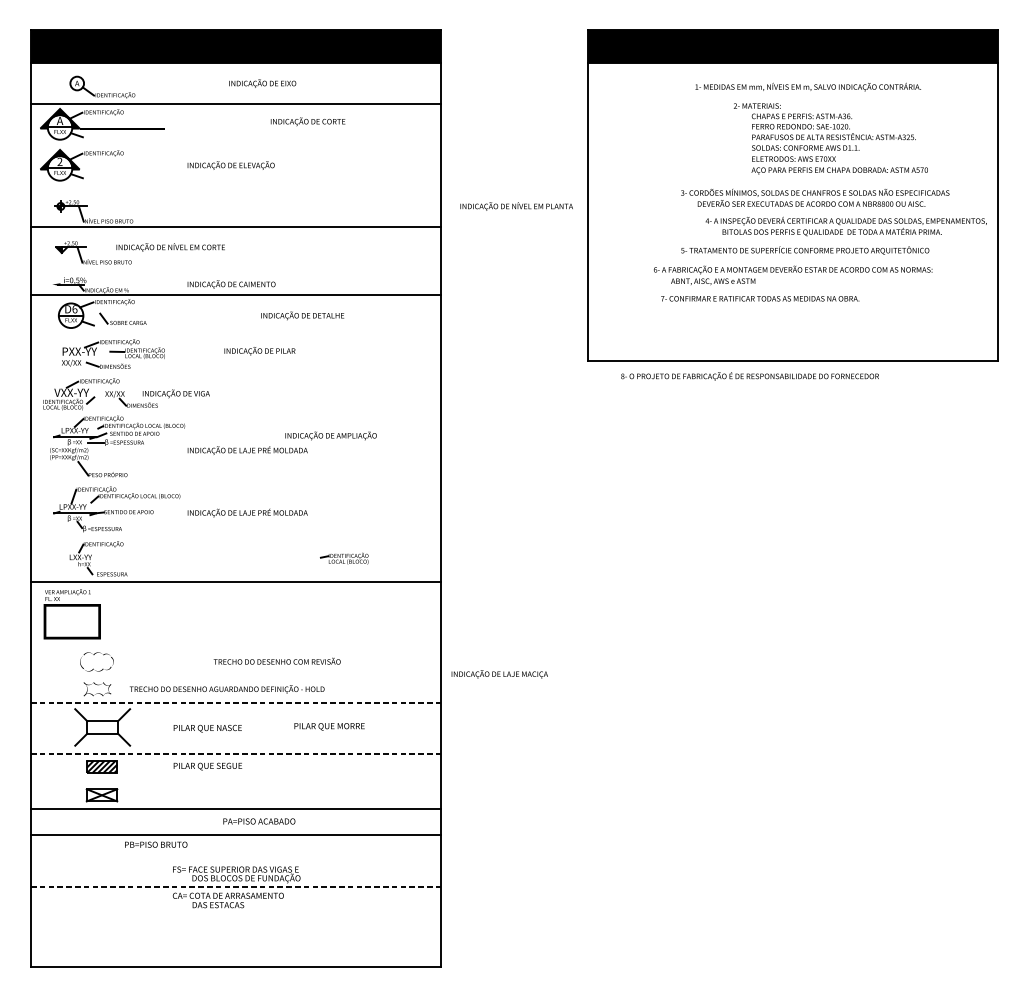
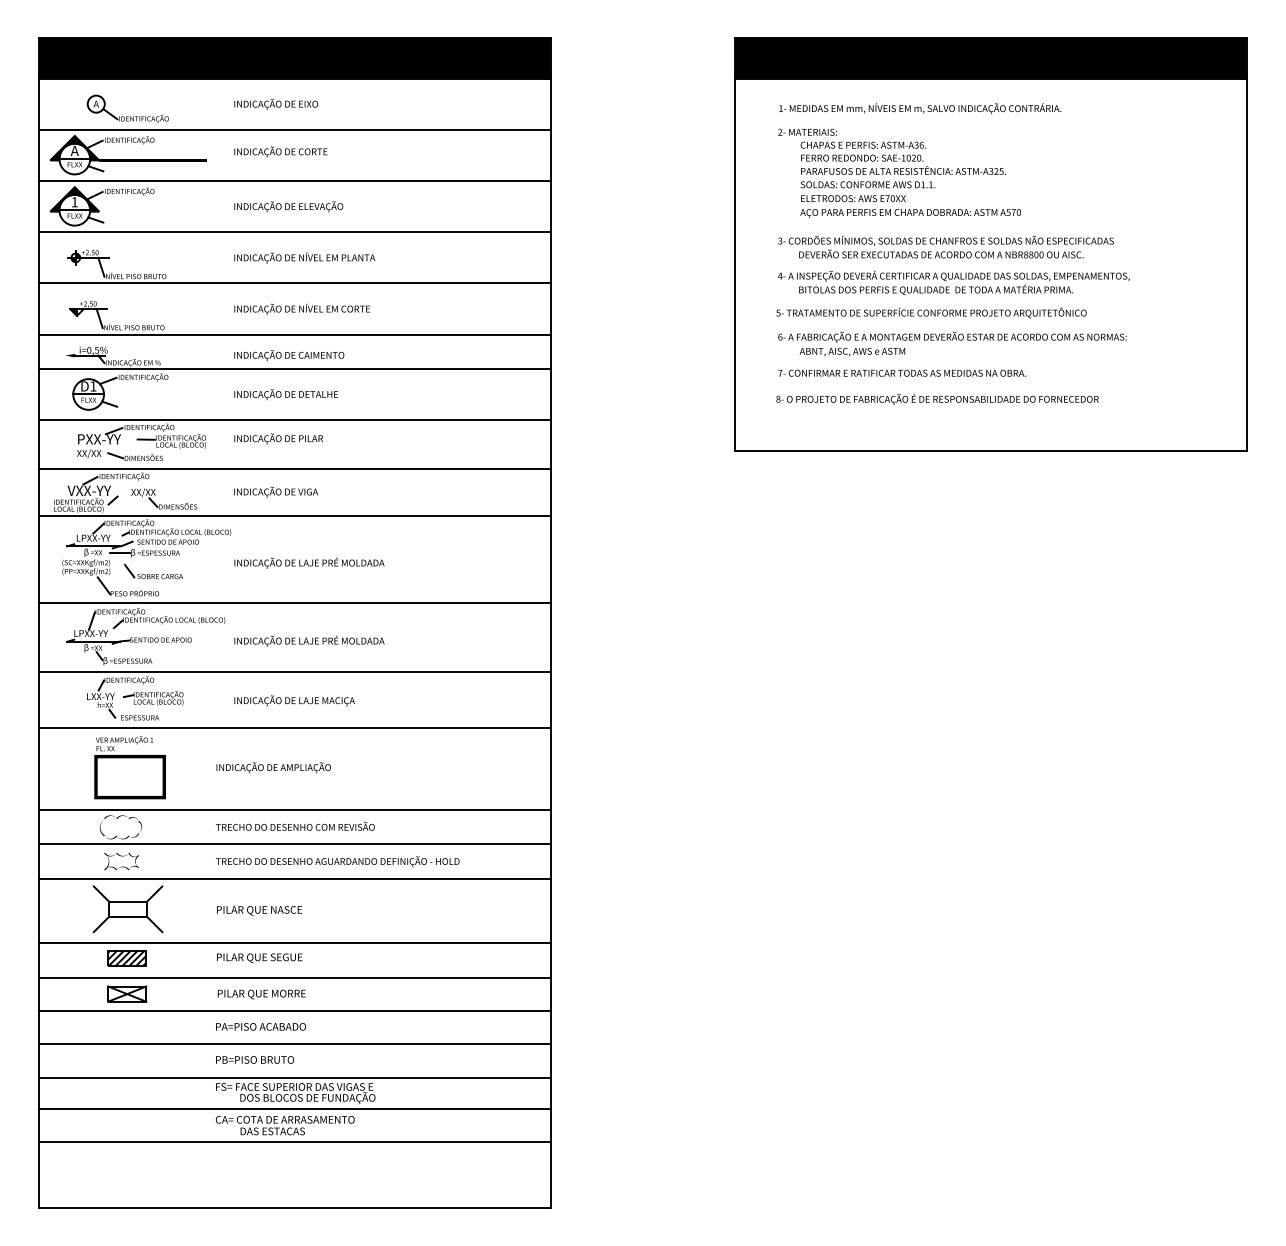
text: (262, 83) -> (276, 104), moved
text: (808, 87) -> (920, 108), moved
text: (307, 121) -> (280, 151), moved
text: (830, 138) -> (899, 173), moved
line: (235, 145) -> (294, 181), added
text: (59, 162) -> (74, 202), 2 -> 1
line: (235, 186) -> (294, 232), added
text: (814, 197) -> (945, 246), moved
text: (516, 206) -> (304, 257), moved
text: (846, 226) -> (953, 282), moved
text: (170, 246) -> (301, 308), moved
text: (805, 250) -> (931, 312), moved
line: (235, 267) -> (294, 334), added
text: (793, 275) -> (952, 344), moved
text: (760, 298) -> (902, 372), moved
text: (75, 309) -> (93, 386), D6 -> D1
text: (302, 315) -> (286, 394), moved
part: (122, 318) -> (153, 571), moved
line: (235, 336) -> (294, 420), added
text: (259, 350) -> (278, 438), moved
line: (235, 375) -> (294, 469), added
text: (750, 376) -> (937, 399), moved
text: (175, 393) -> (275, 491), moved
line: (235, 413) -> (294, 516), added
text: (330, 435) -> (273, 767), moved
line: (235, 482) -> (294, 603), added
line: (235, 538) -> (294, 672), added
part: (344, 558) -> (153, 698), moved
text: (71, 614) -> (129, 767), moved
line: (235, 648) -> (294, 810), added
text: (277, 661) -> (295, 826), moved
text: (499, 674) -> (294, 700), moved
line: (235, 675) -> (294, 844), added
text: (226, 689) -> (337, 861), moved
line: (236, 702) -> (295, 878), dashed -> solid
text: (329, 726) -> (261, 994), moved
line: (236, 754) -> (295, 942), dashed -> solid
line: (235, 782) -> (294, 977), added
text: (258, 821) -> (260, 1026), moved
text: (156, 844) -> (255, 1059), moved
line: (235, 862) -> (294, 1077), added
line: (236, 887) -> (295, 1109), dashed -> solid
line: (235, 913) -> (294, 1141), added

